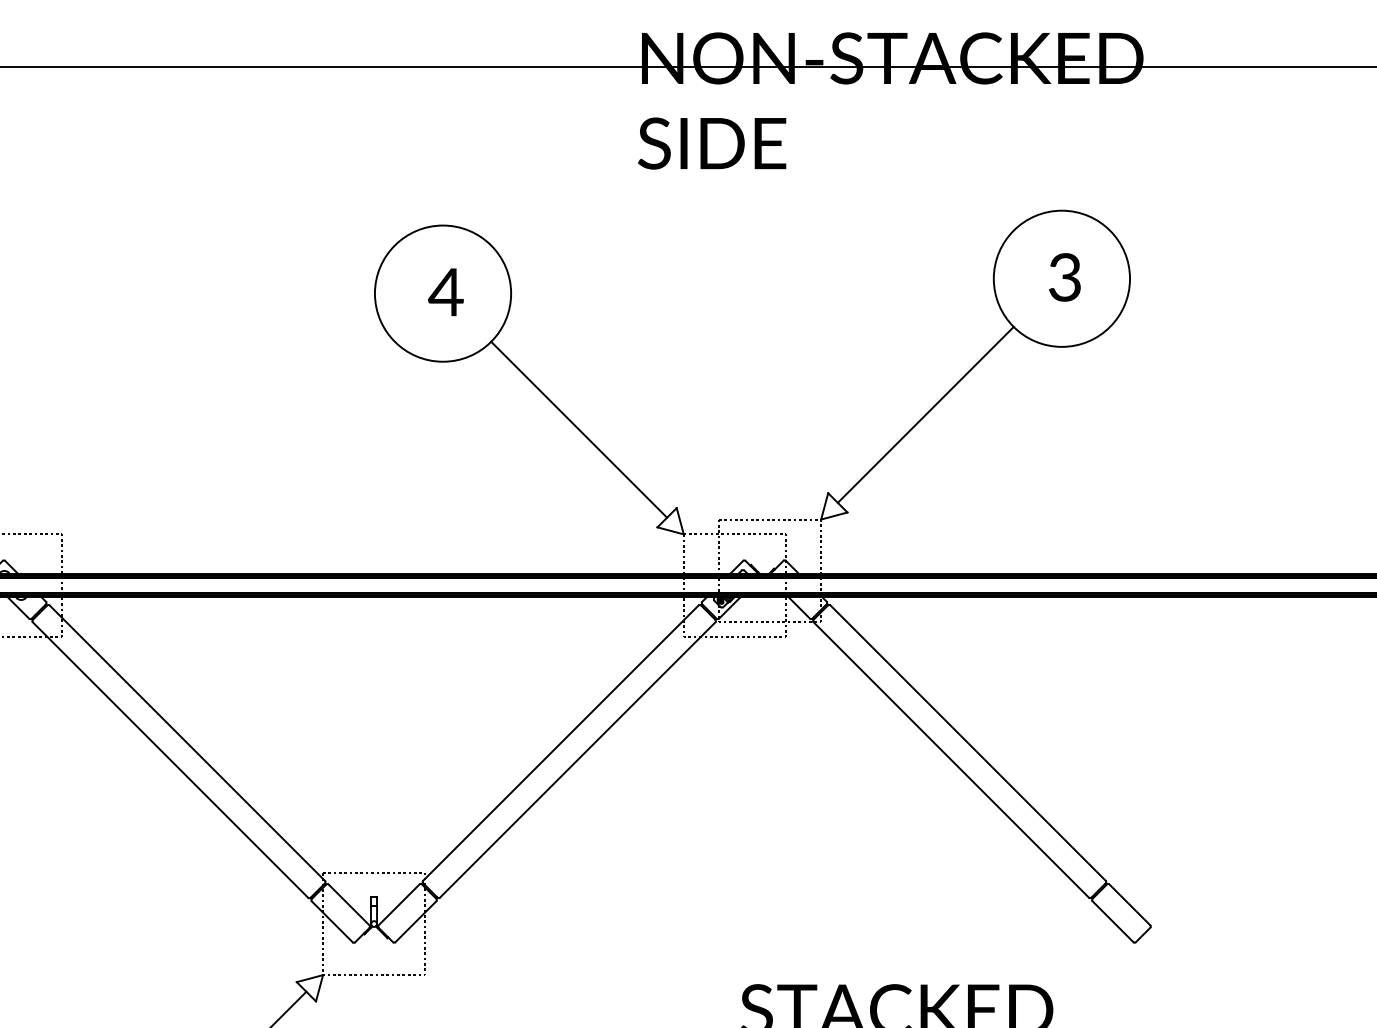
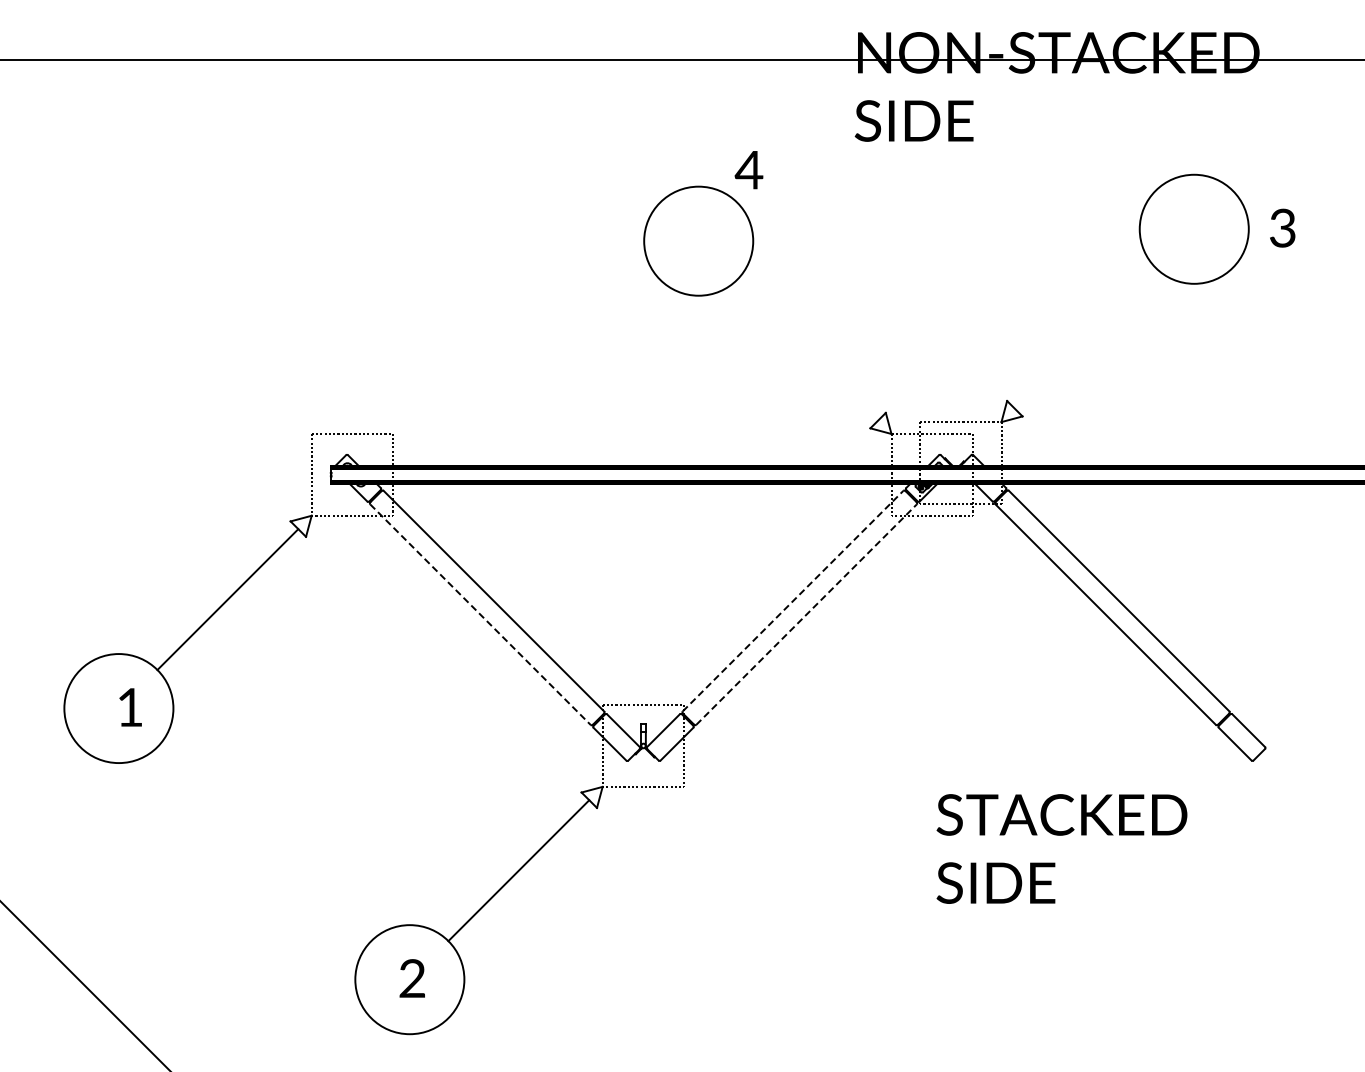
text: (1064, 276) -> (1282, 227), moved
text: (445, 292) -> (748, 170), moved
line: (924, 413) -> (1084, 337), removed
line: (578, 428) -> (807, 349), removed
line: (561, 743) -> (793, 601), solid -> dashed
line: (170, 759) -> (480, 614), solid -> dashed
line: (577, 759) -> (806, 614), solid -> dashed

